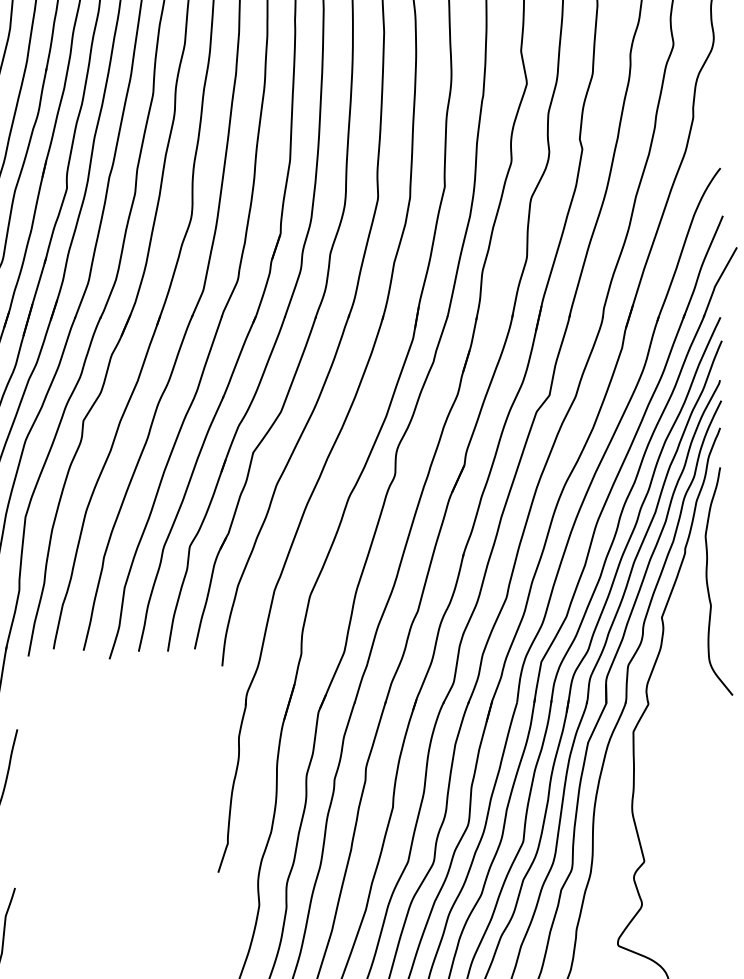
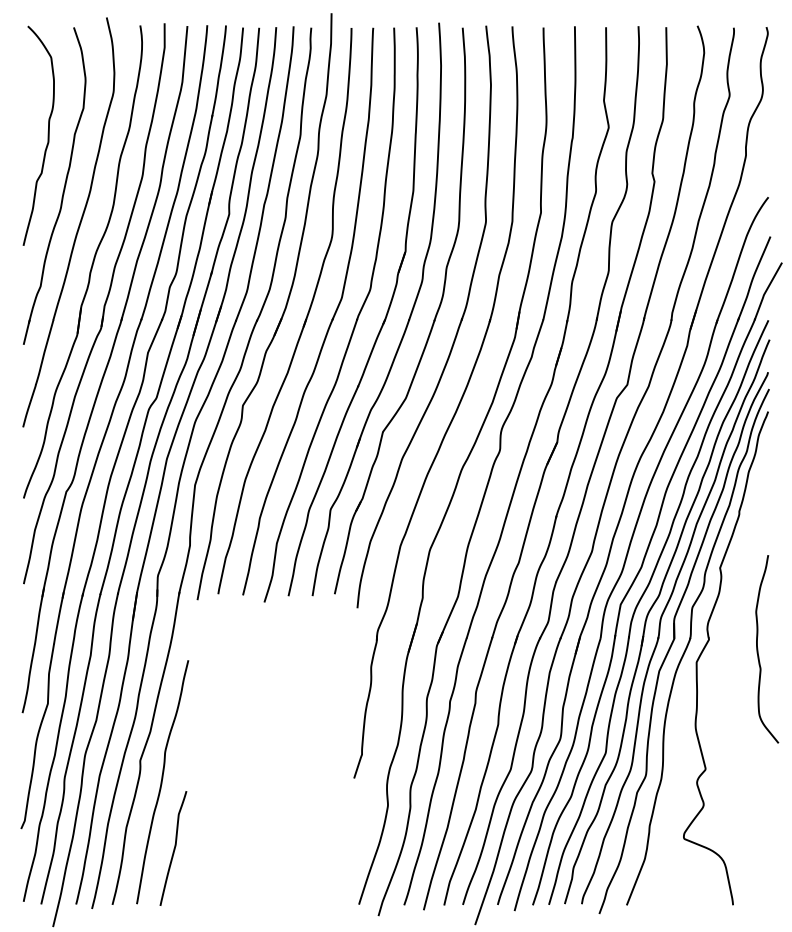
curve: (708, 581) -> (758, 649), moved

